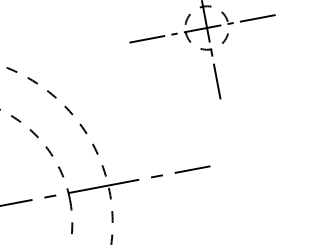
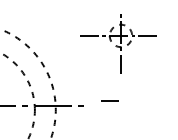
line: (191, 167) -> (109, 100), moved

